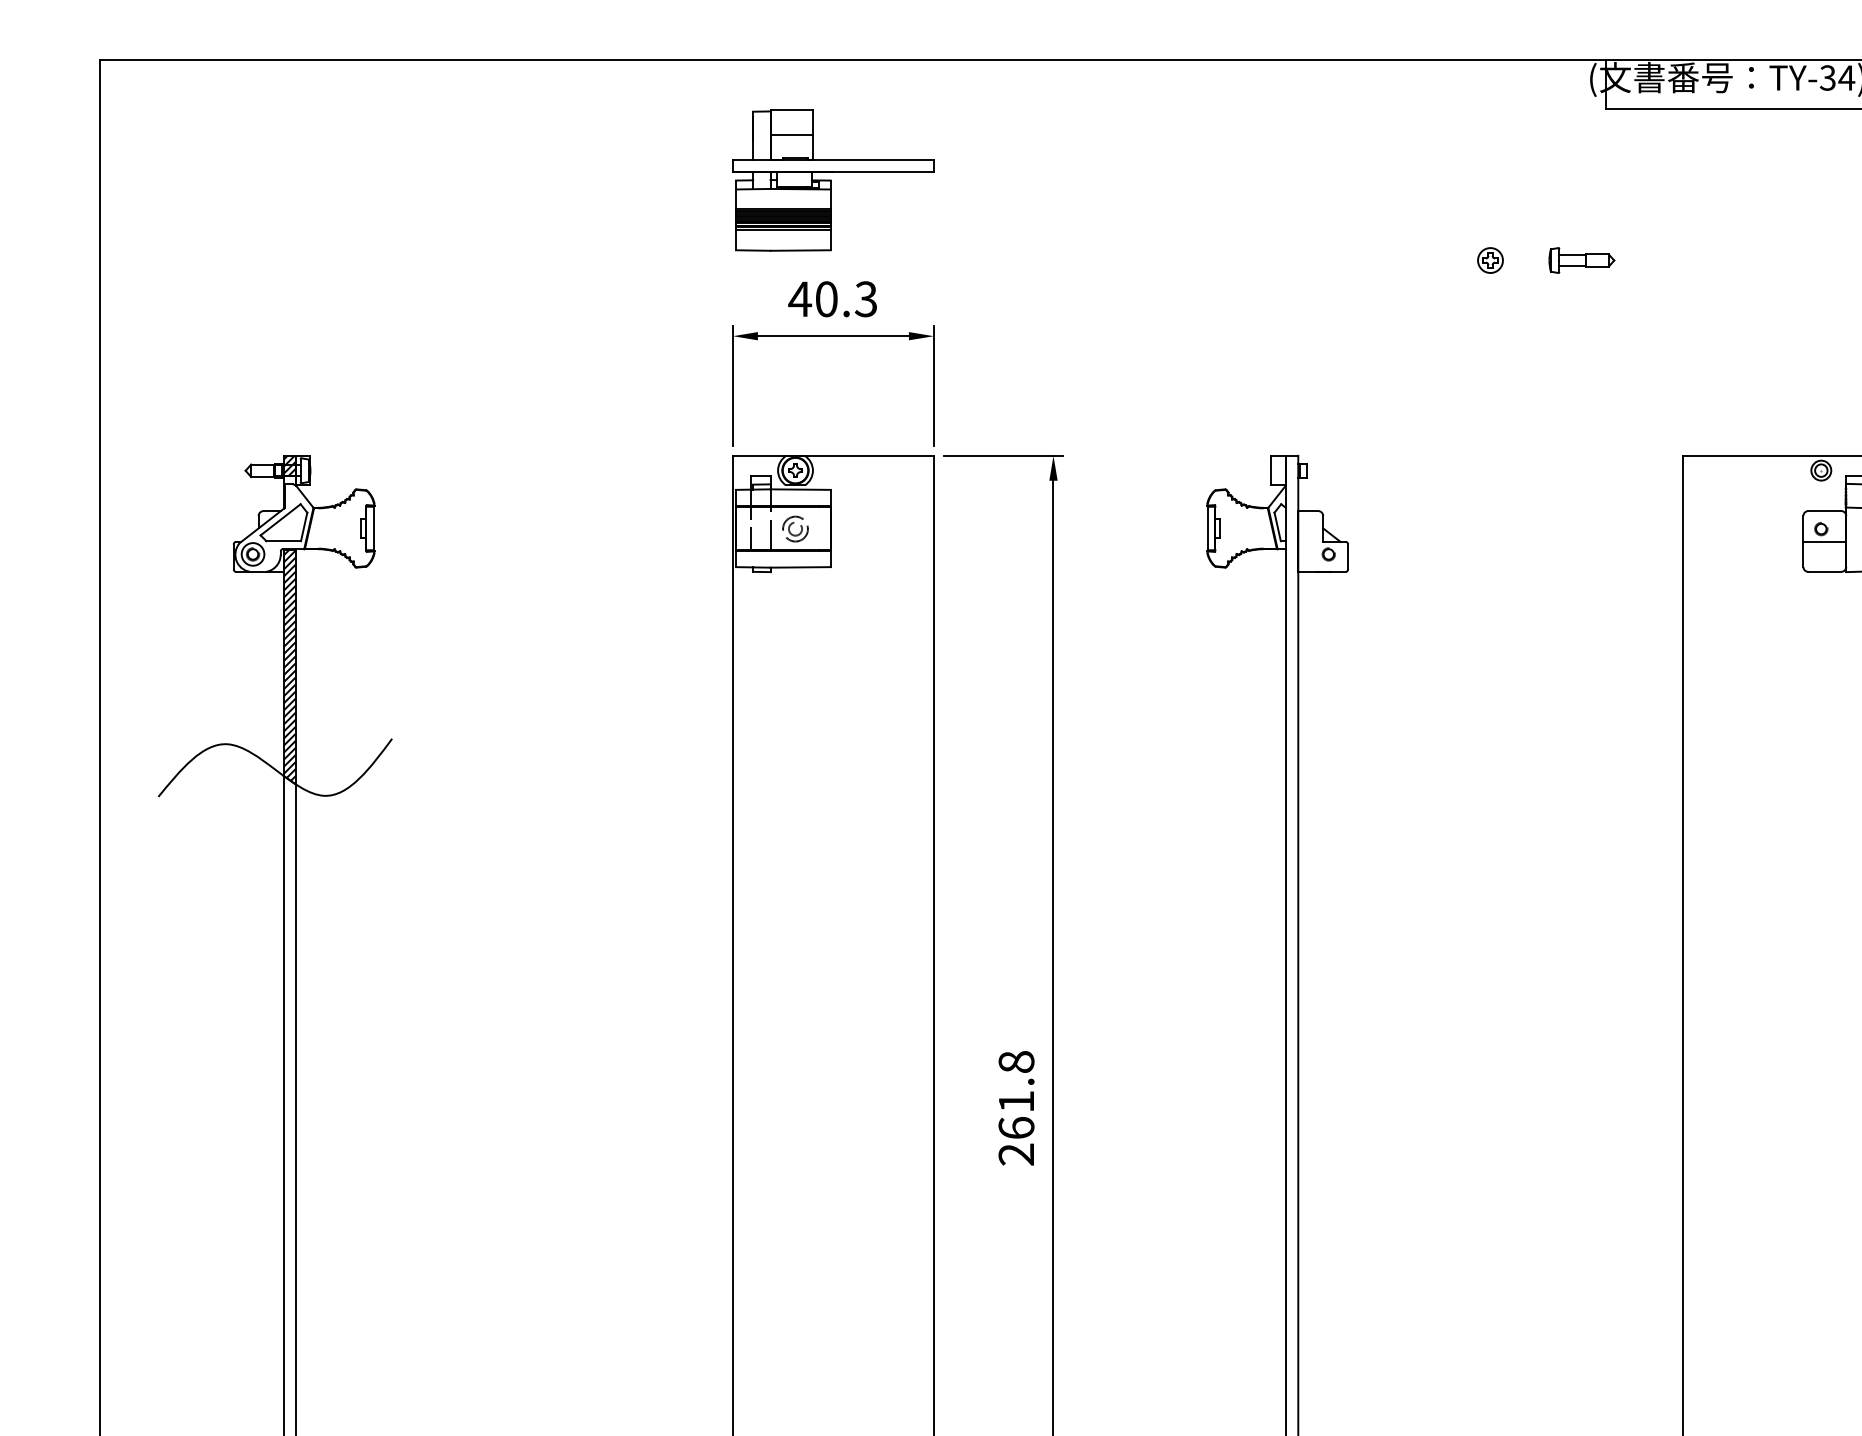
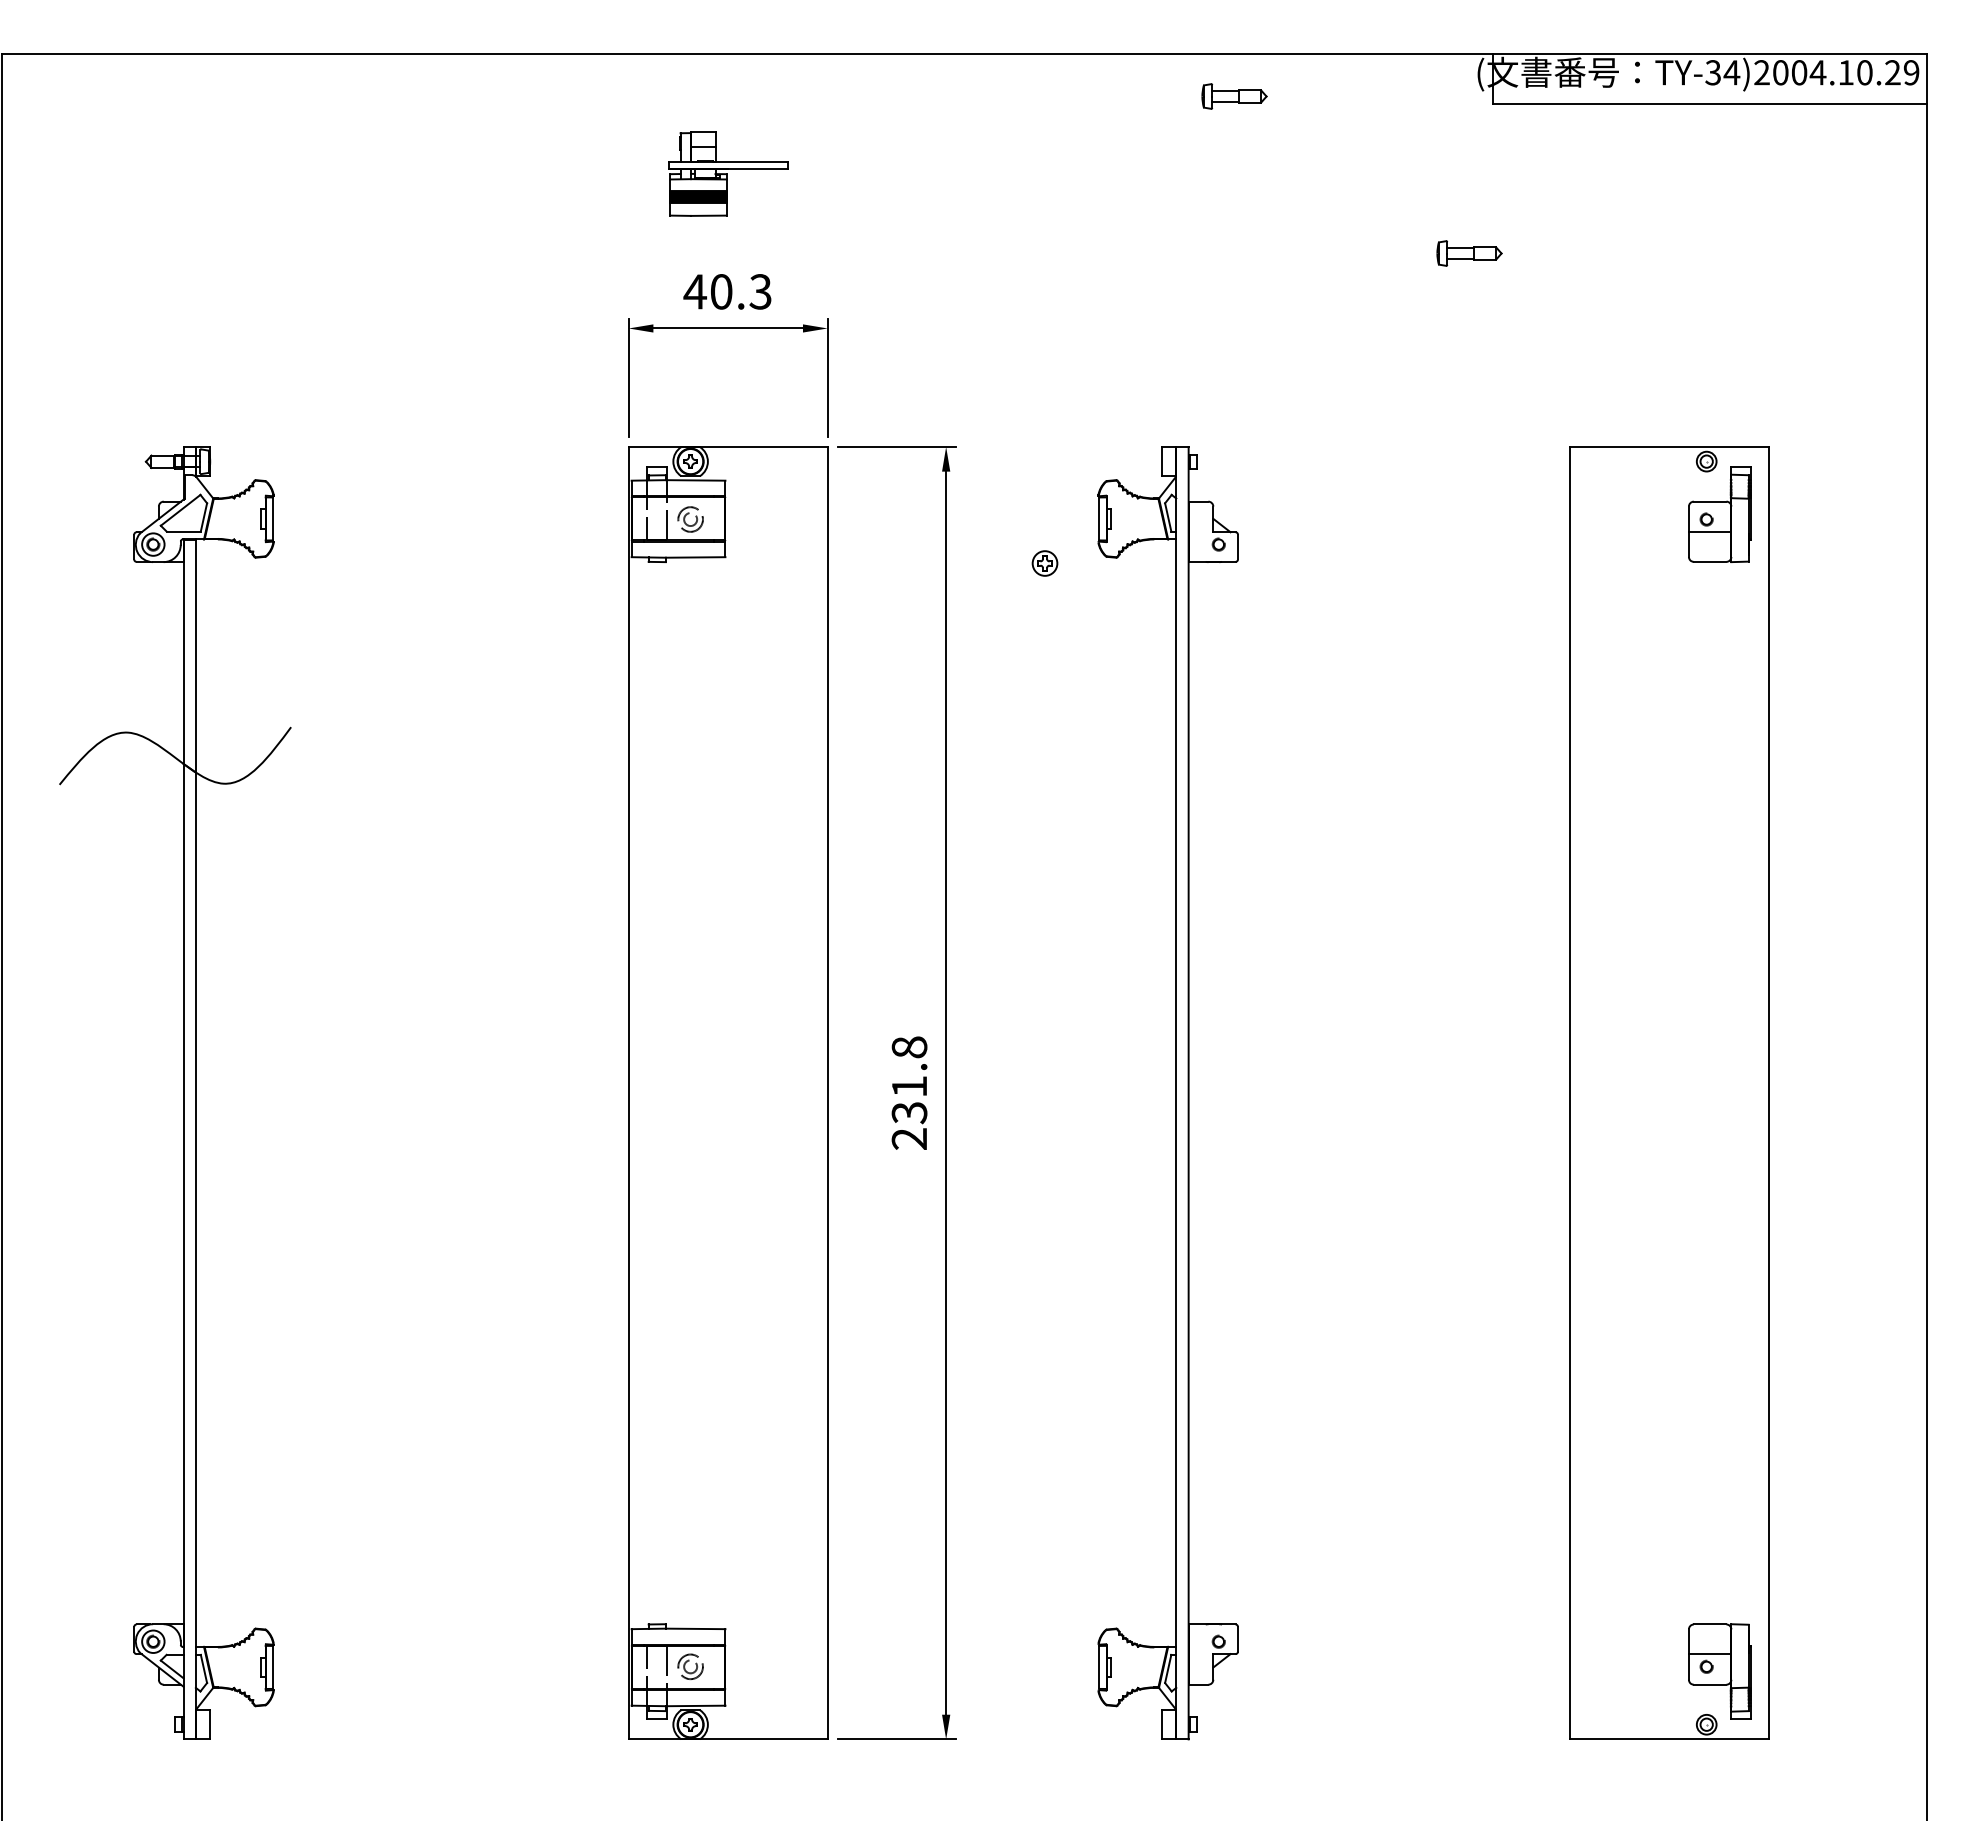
part: (1344, 102) -> (1234, 96), added
part: (833, 179) -> (728, 173), size x0.6
part: (1489, 260) -> (1044, 563), moved
hatch: (289, 465) -> (189, 456), removed
hatch: (289, 666) -> (189, 655), removed
text: (1016, 1127) -> (909, 1112), 261.8 -> 231.8

